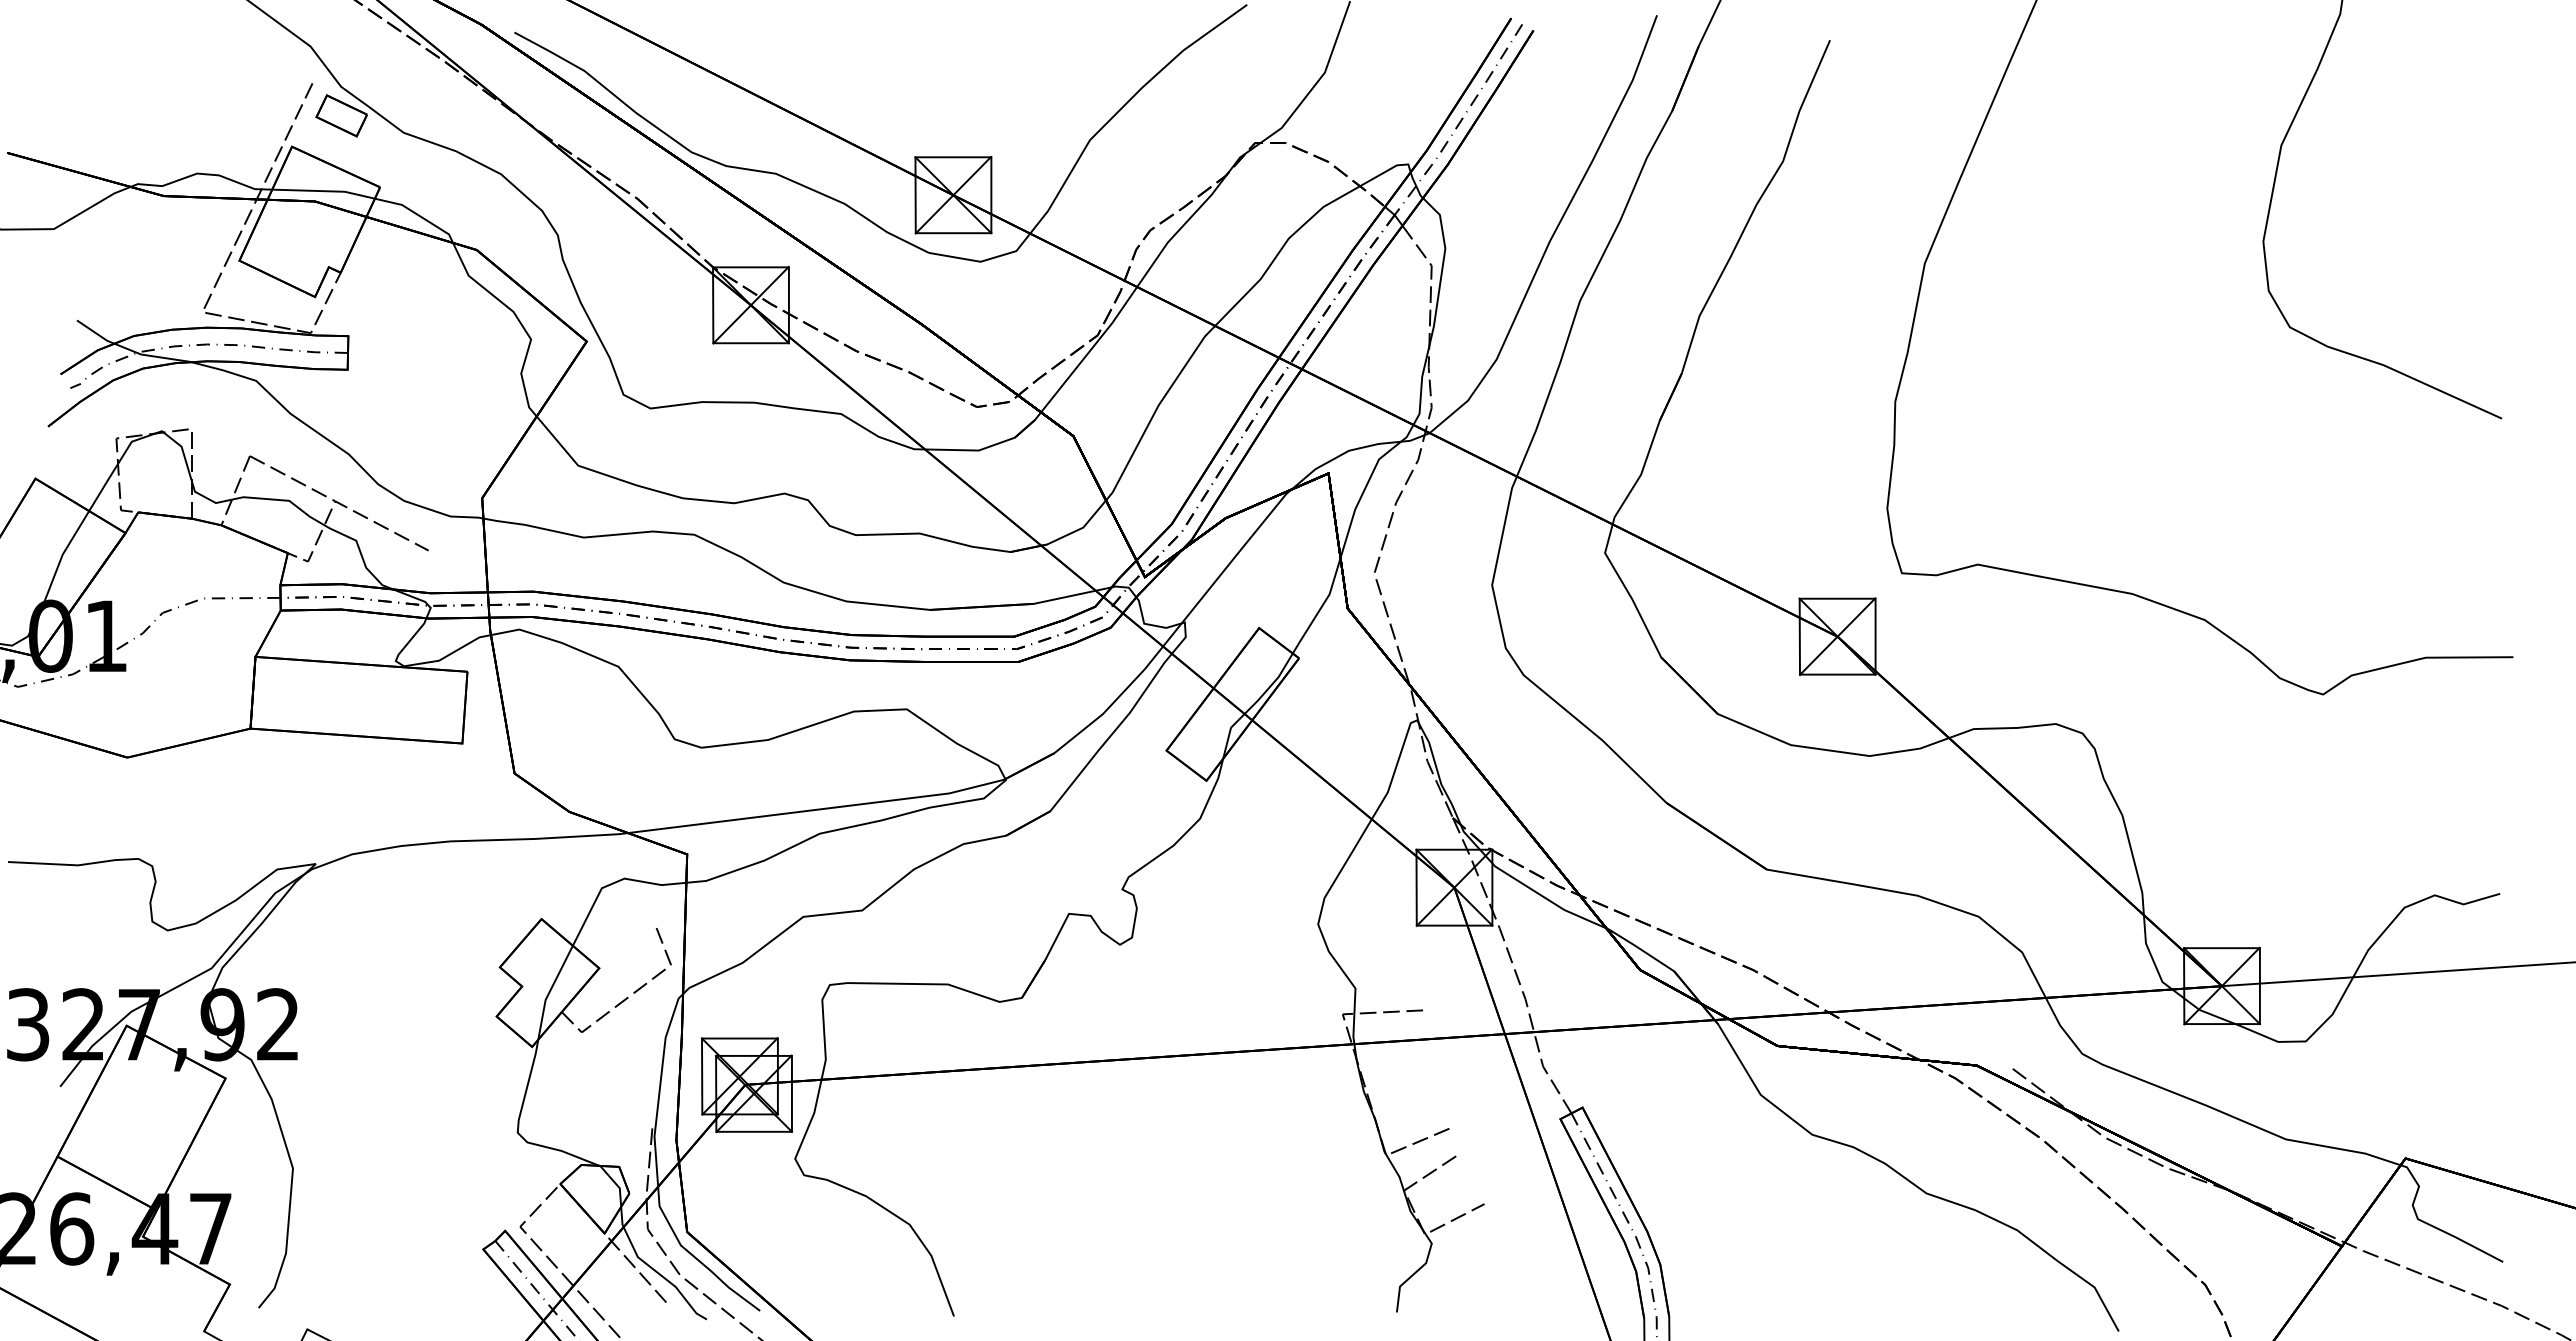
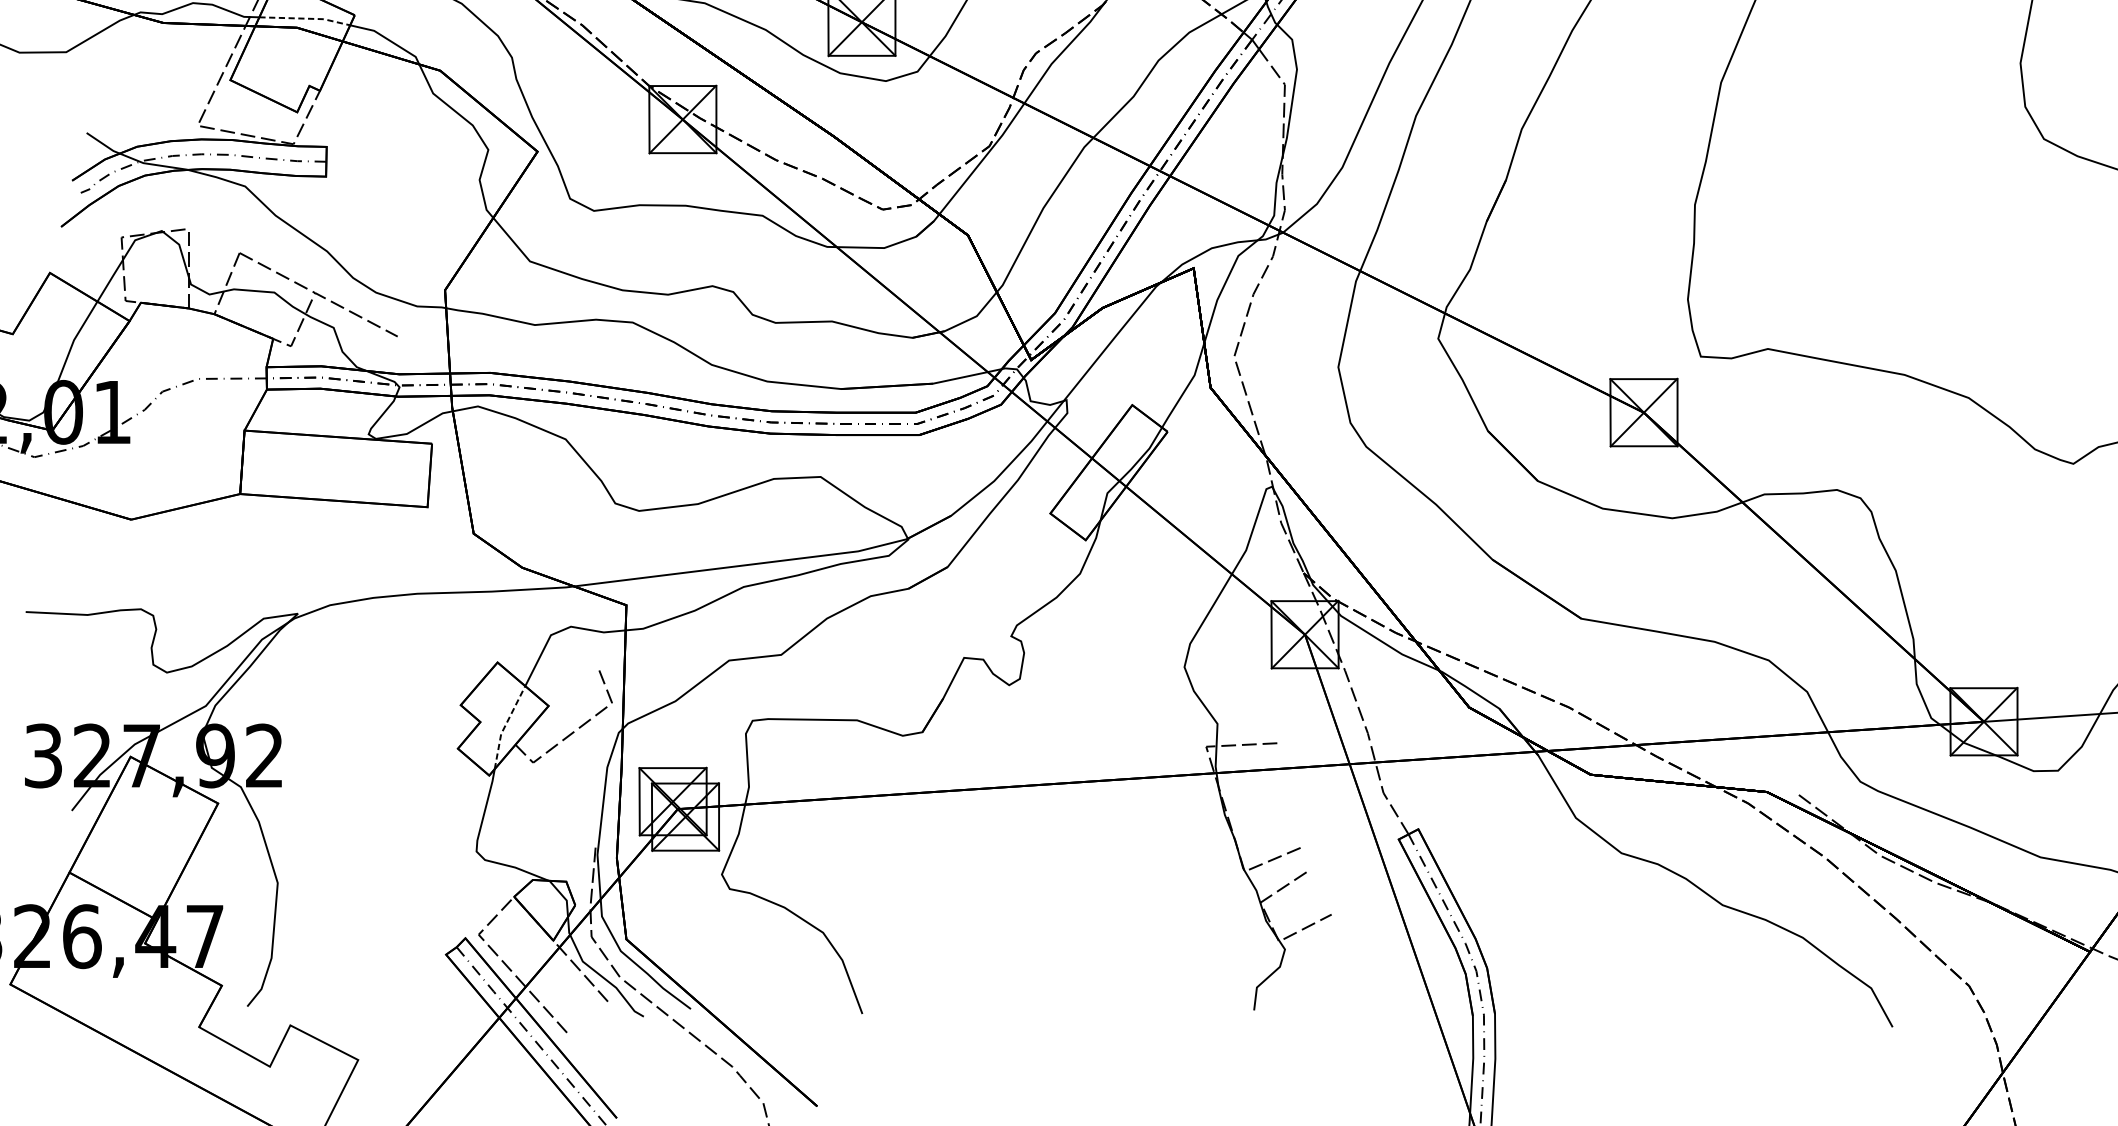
line: (325, 191) -> (306, 18), solid -> dashed
line: (550, 991) -> (505, 726), solid -> dashed

